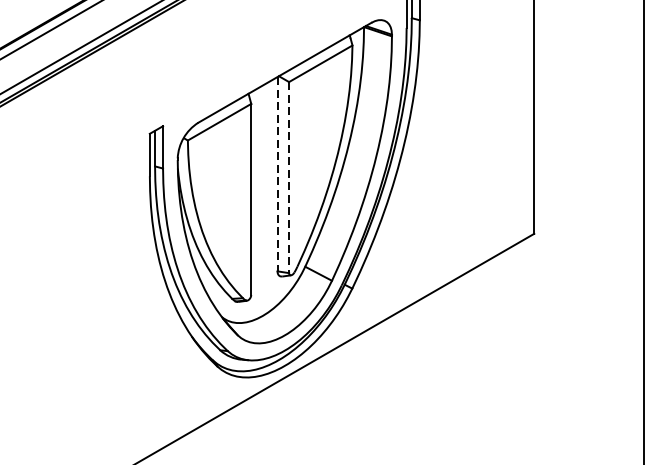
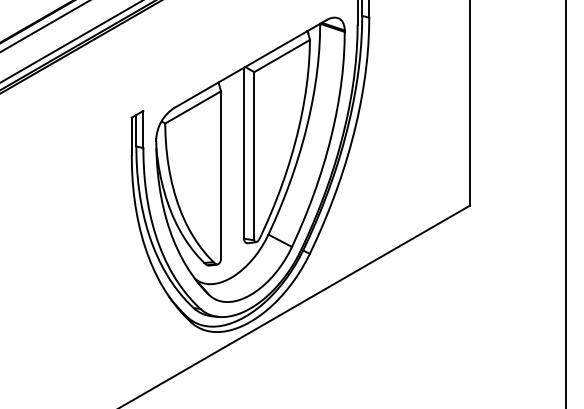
line: (278, 174) -> (244, 153), dashed -> solid
line: (289, 177) -> (254, 156), dashed -> solid

